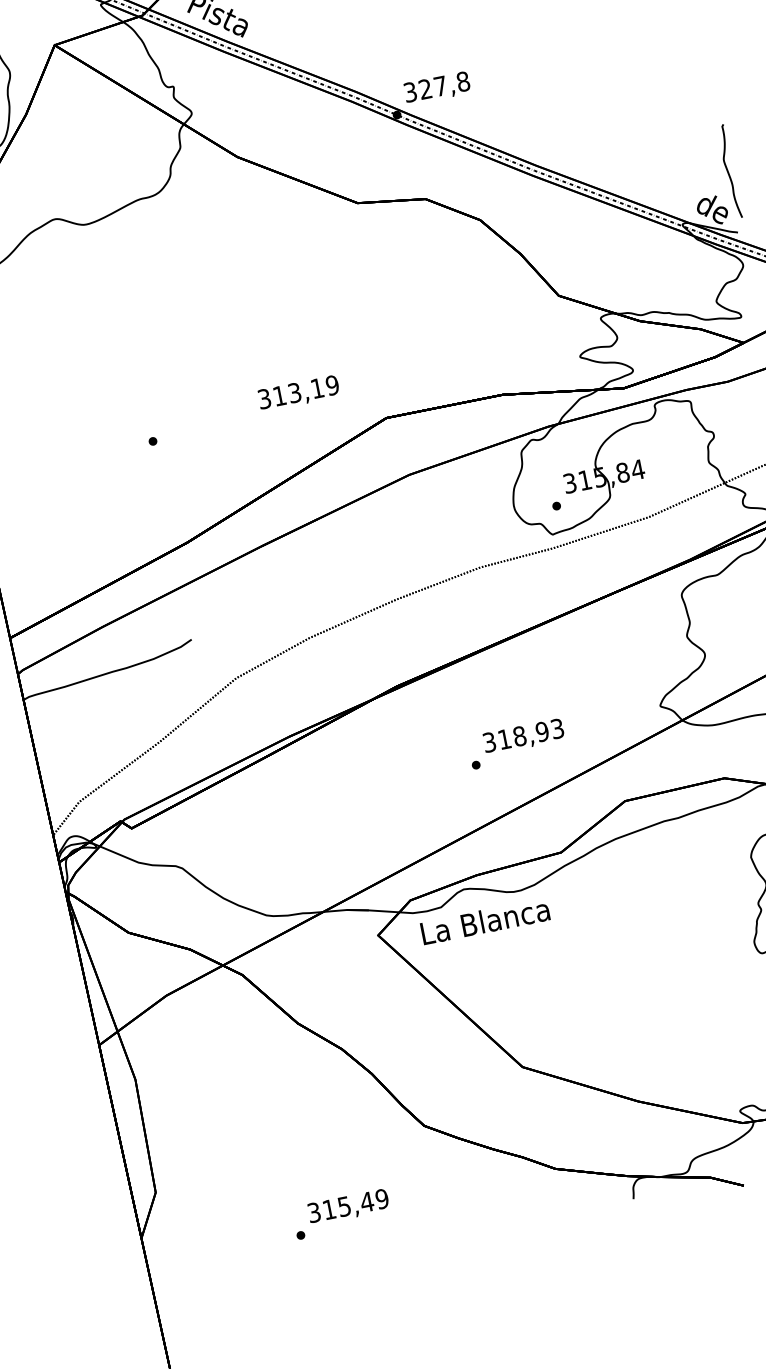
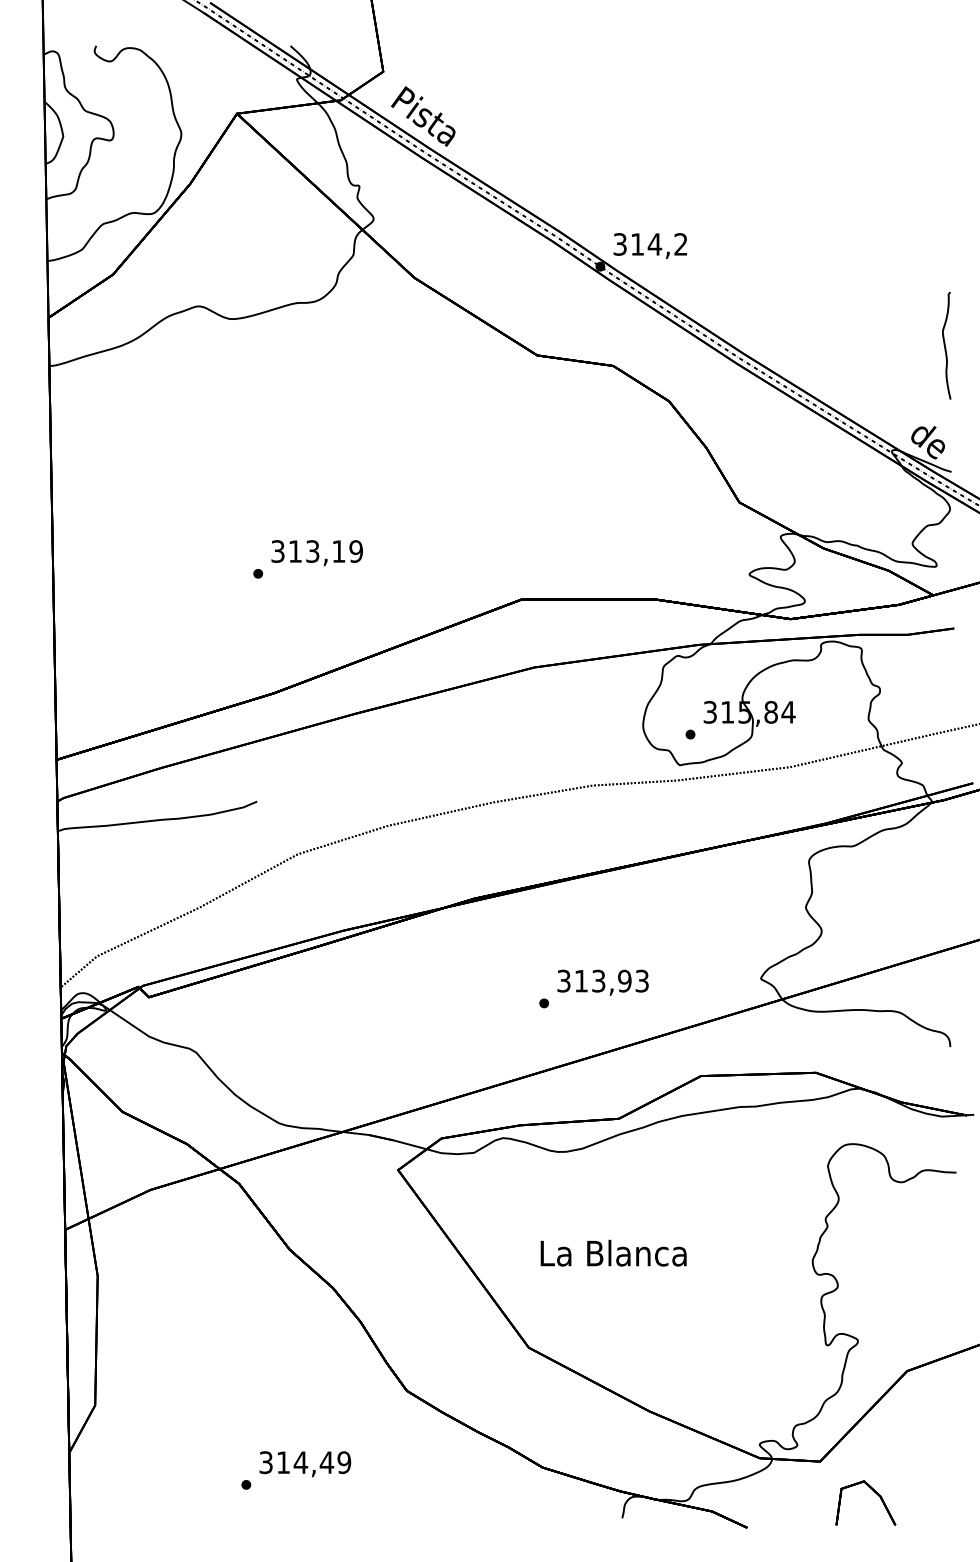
text: (444, 85) -> (659, 244), 327,8 -> 314,2
curve: (728, 171) -> (945, 345), moved
text: (298, 394) -> (316, 553), moved
text: (519, 735) -> (598, 980), 318,93 -> 313,93
text: (484, 920) -> (613, 1252), moved
text: (344, 1206) -> (300, 1462), 315,49 -> 314,49

